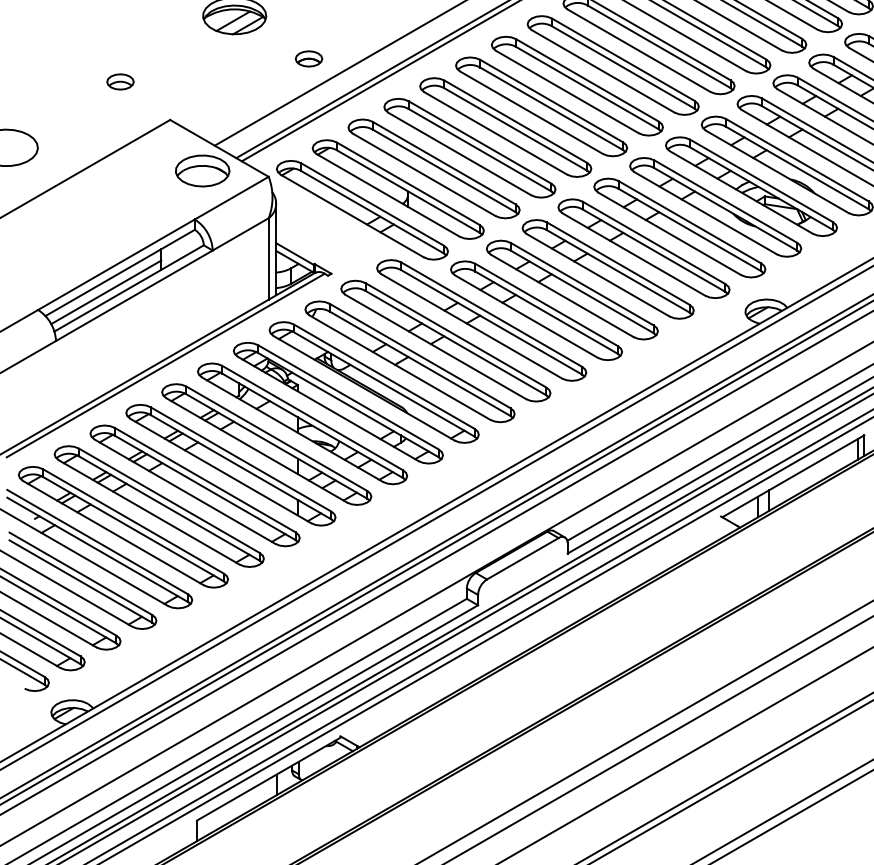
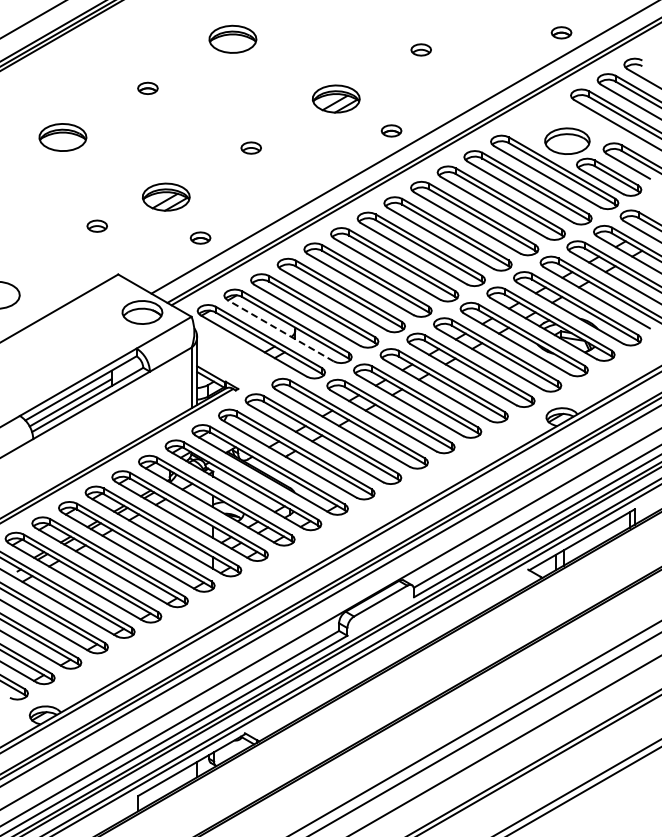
part: (308, 58) -> (200, 237), moved
part: (119, 80) -> (96, 225), moved
line: (388, 195) -> (280, 330), solid -> dashed

